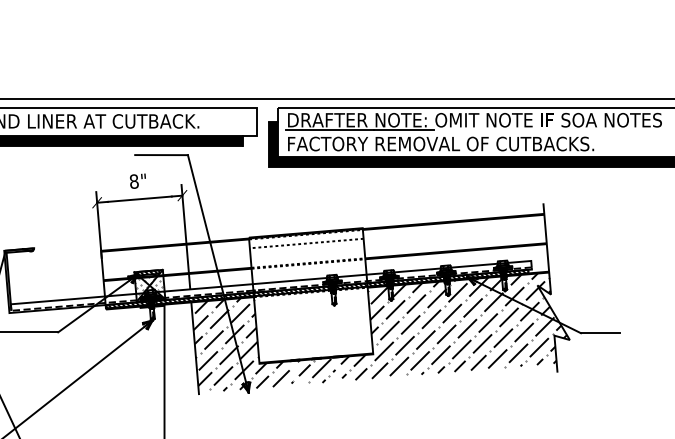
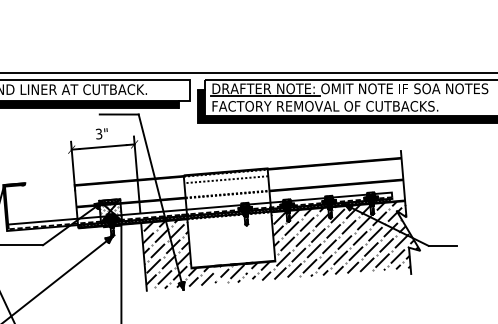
text: (134, 180) -> (99, 133), 8" -> 3"

